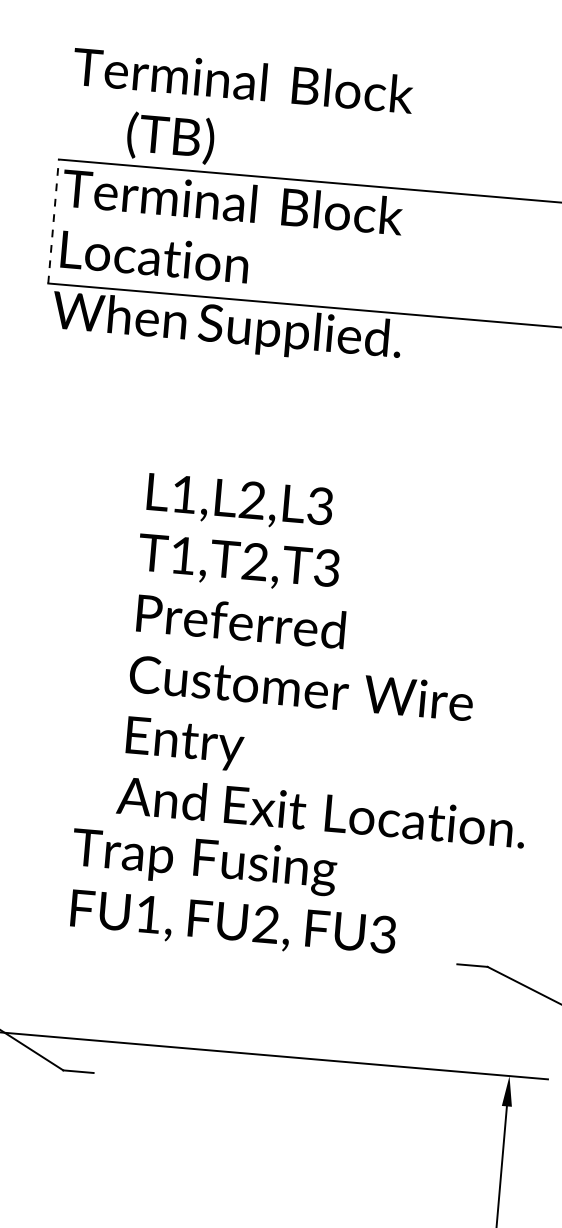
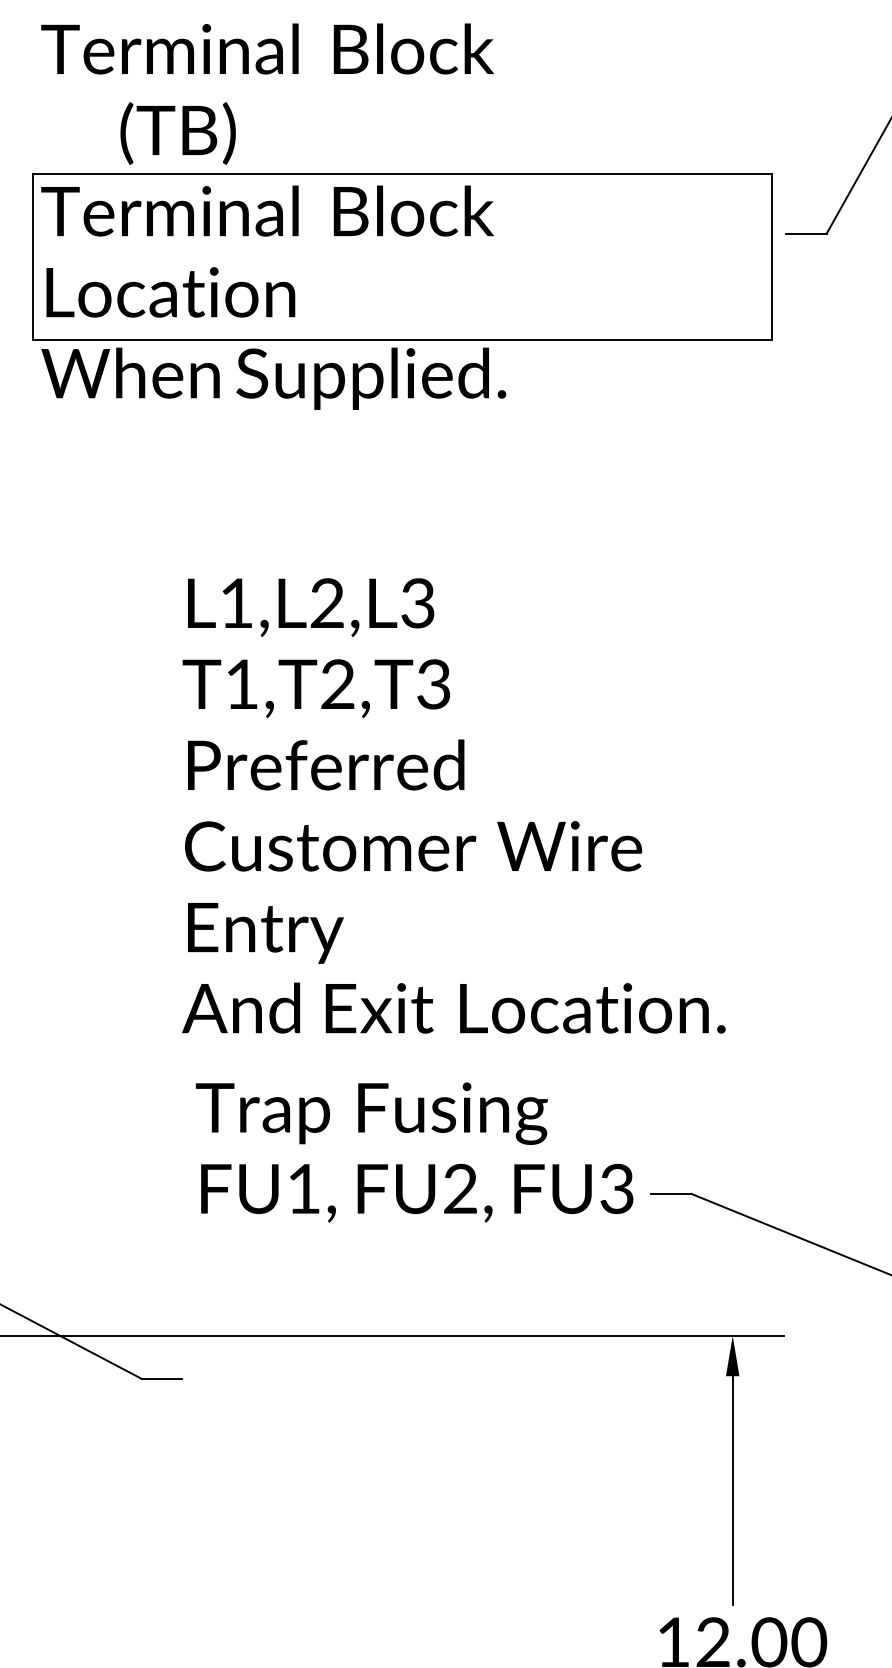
line: (53, 221) -> (32, 256), dashed -> solid
text: (233, 894) -> (414, 1152), moved

